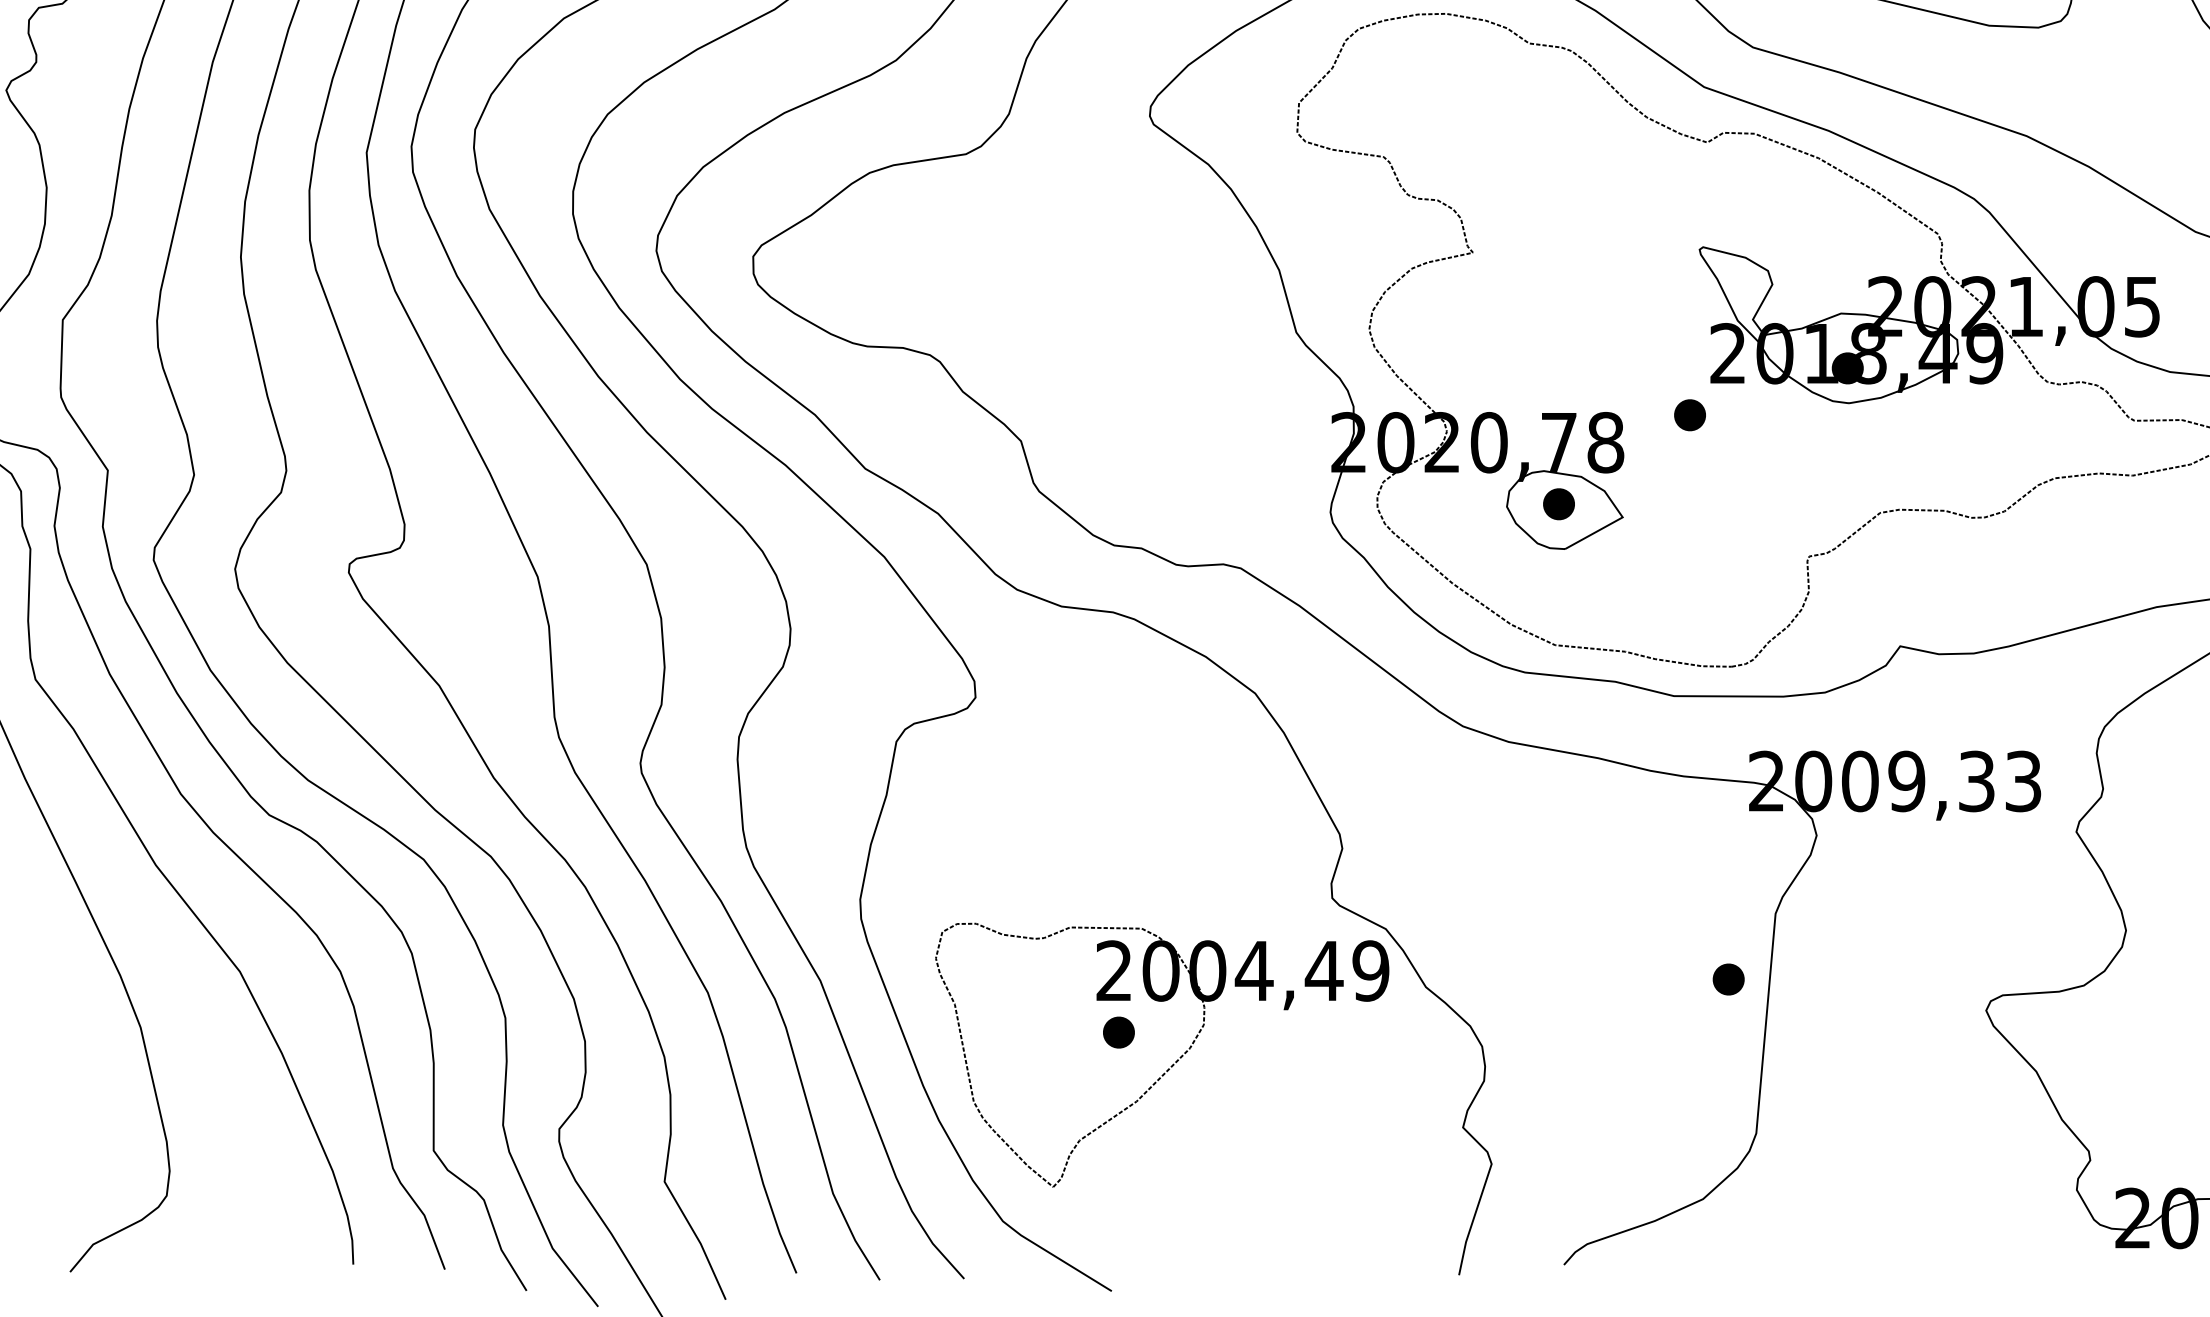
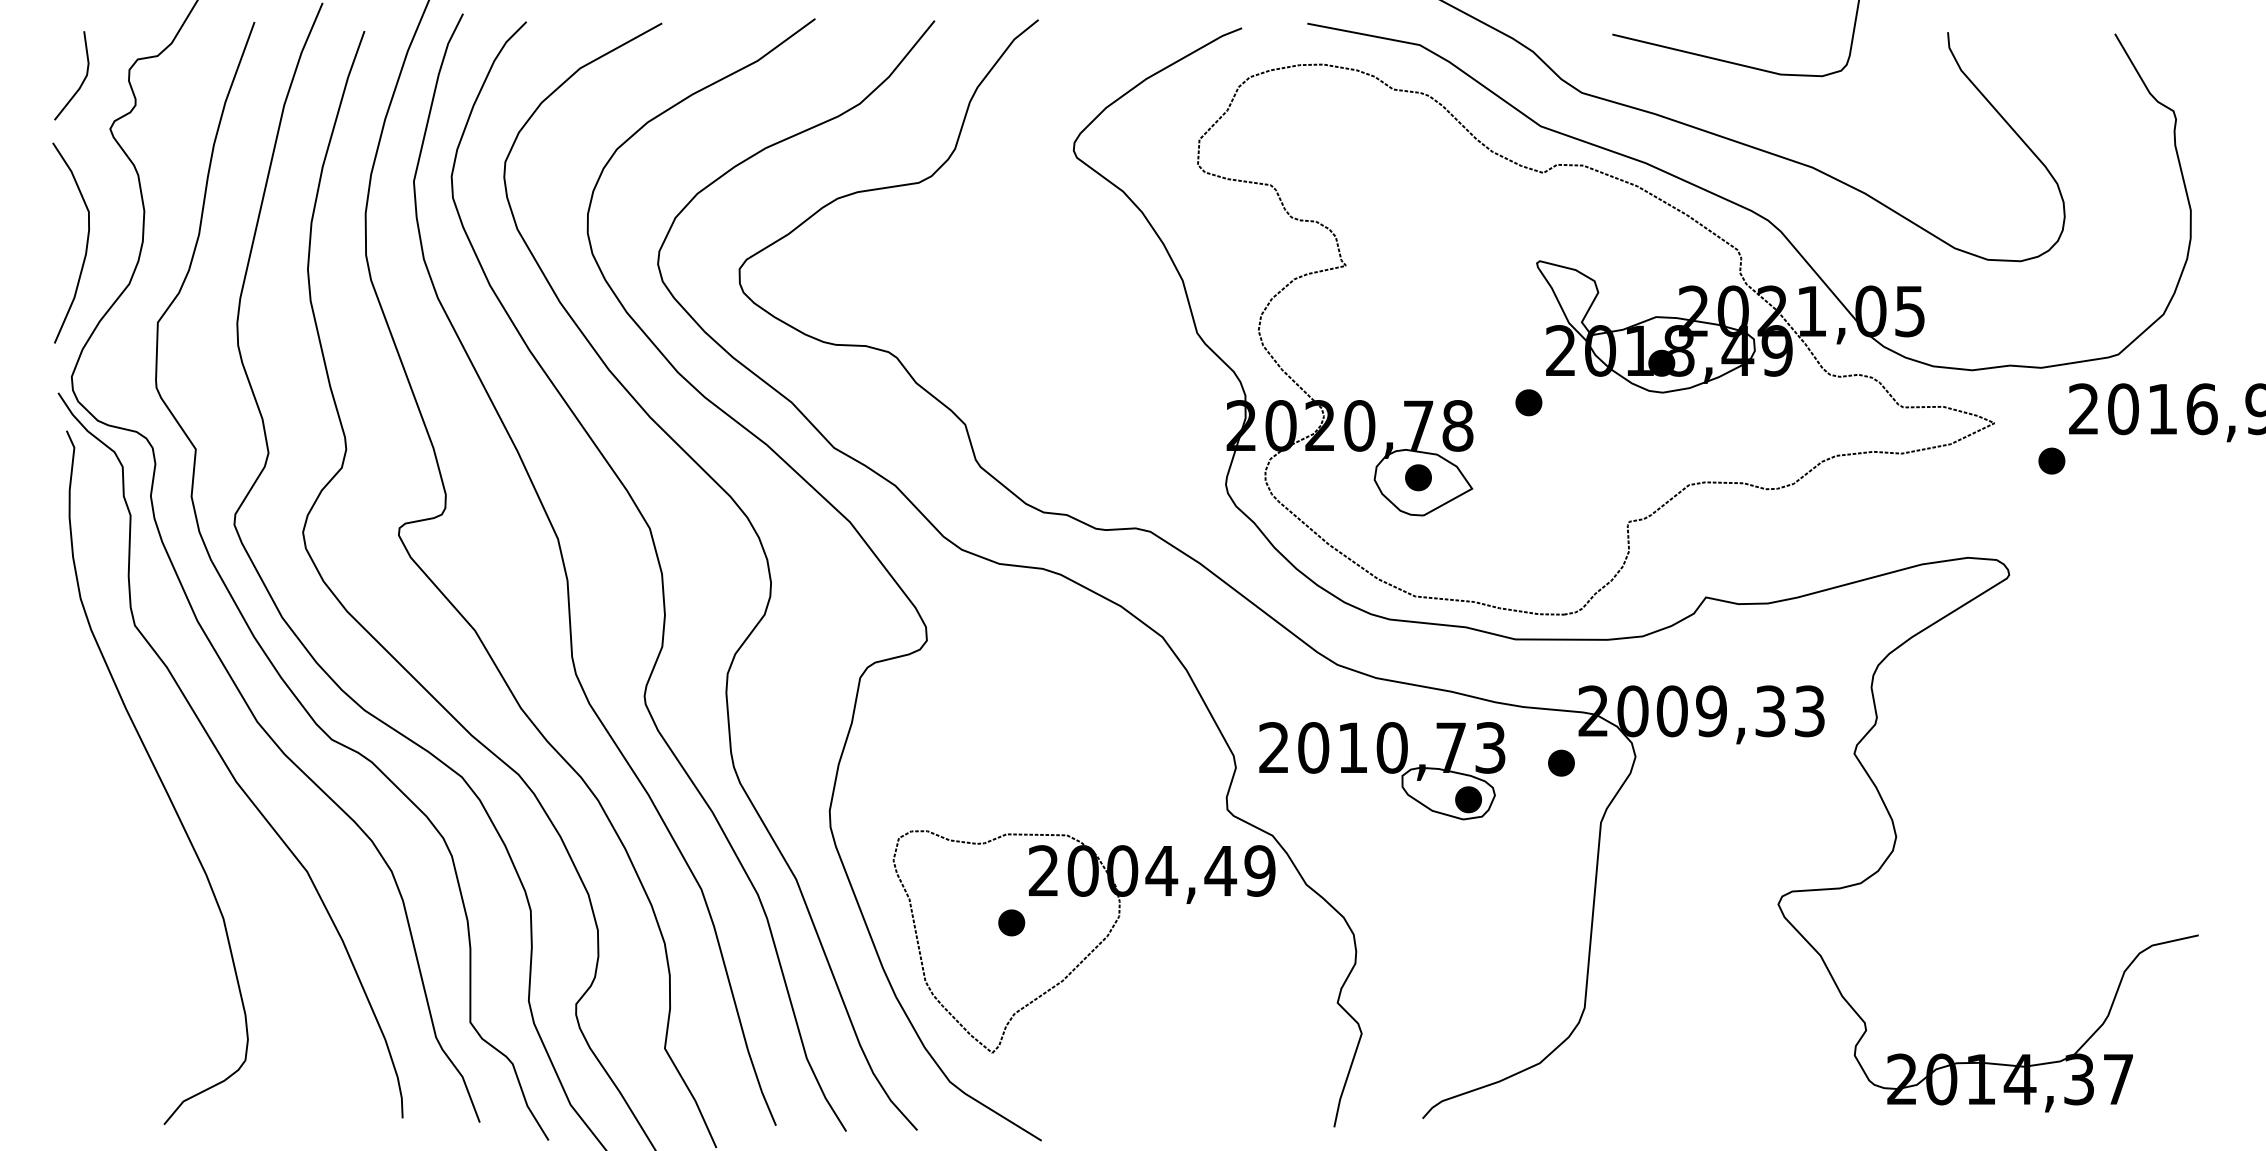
part: (1516, 852) -> (1382, 771), added
part: (1728, 978) -> (1561, 762), moved
part: (1118, 1032) -> (1011, 922), moved

